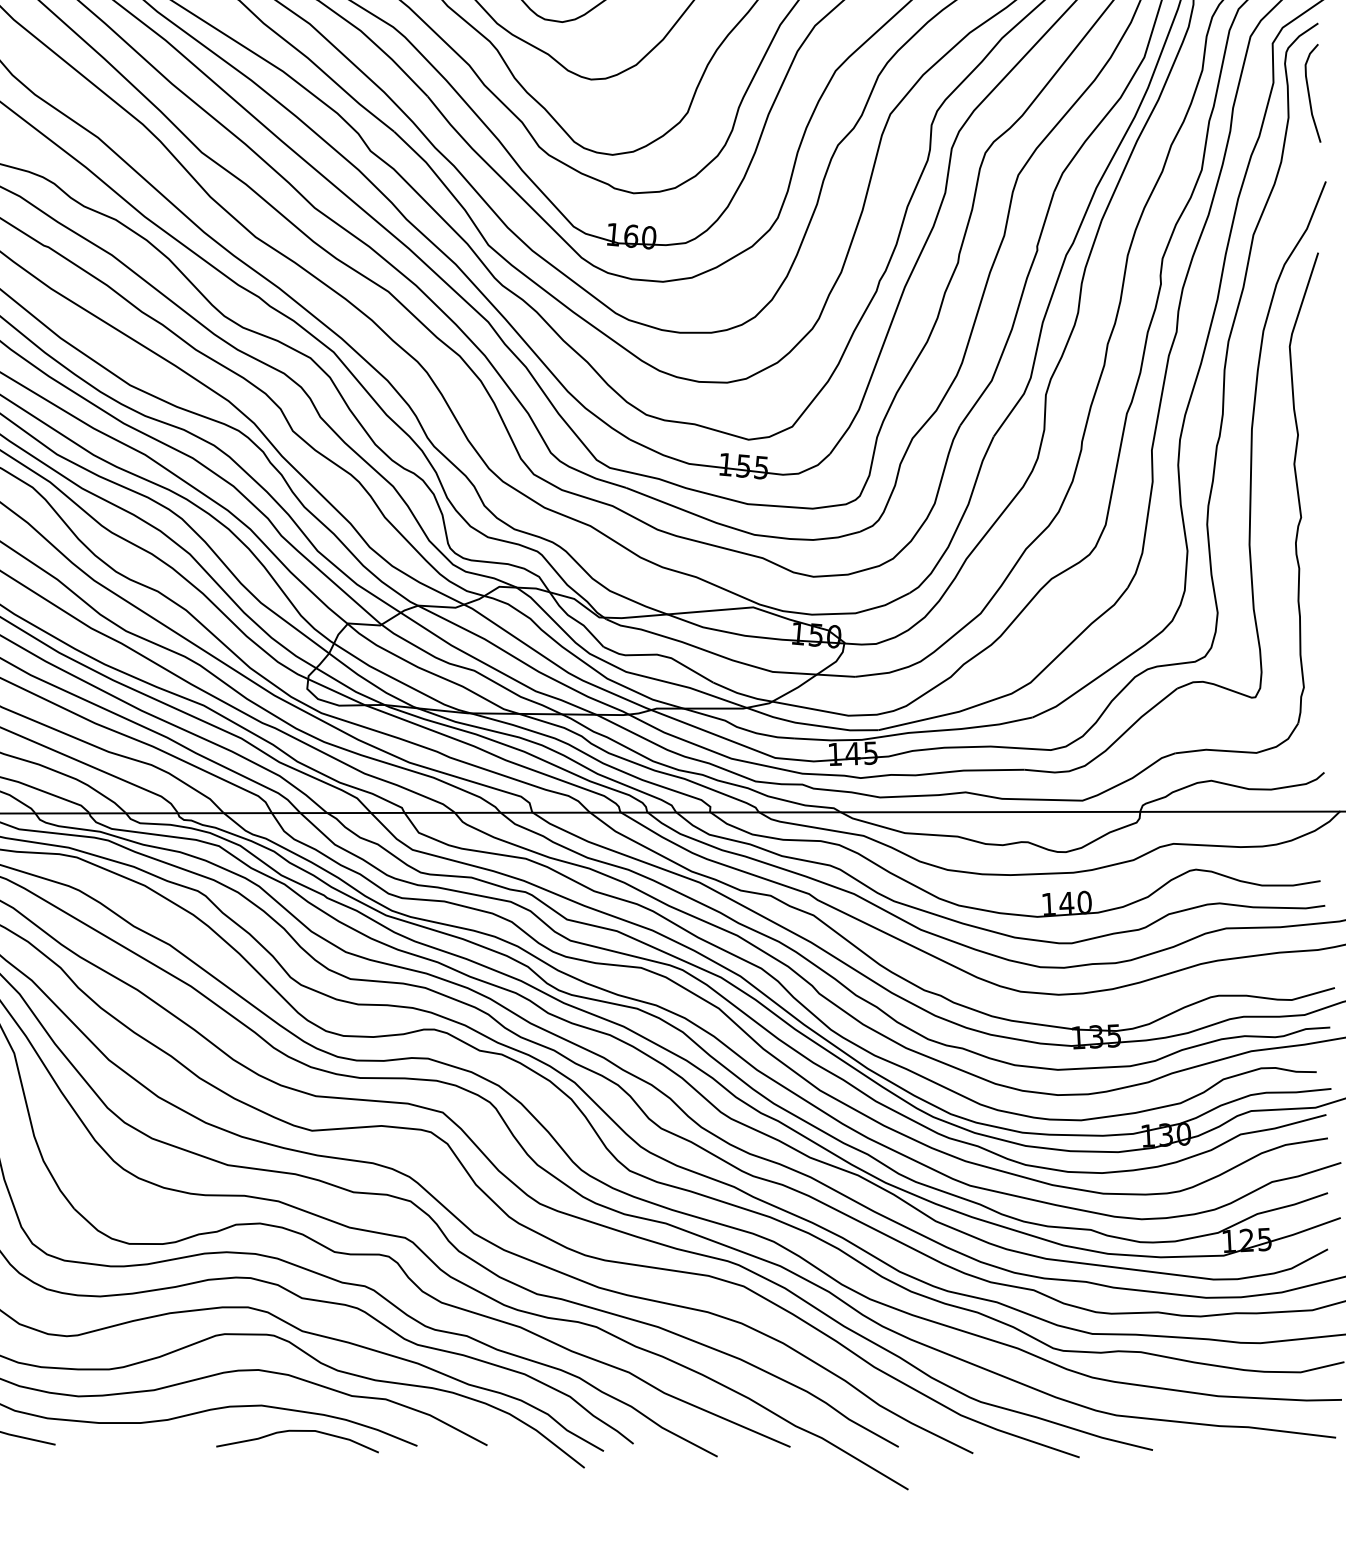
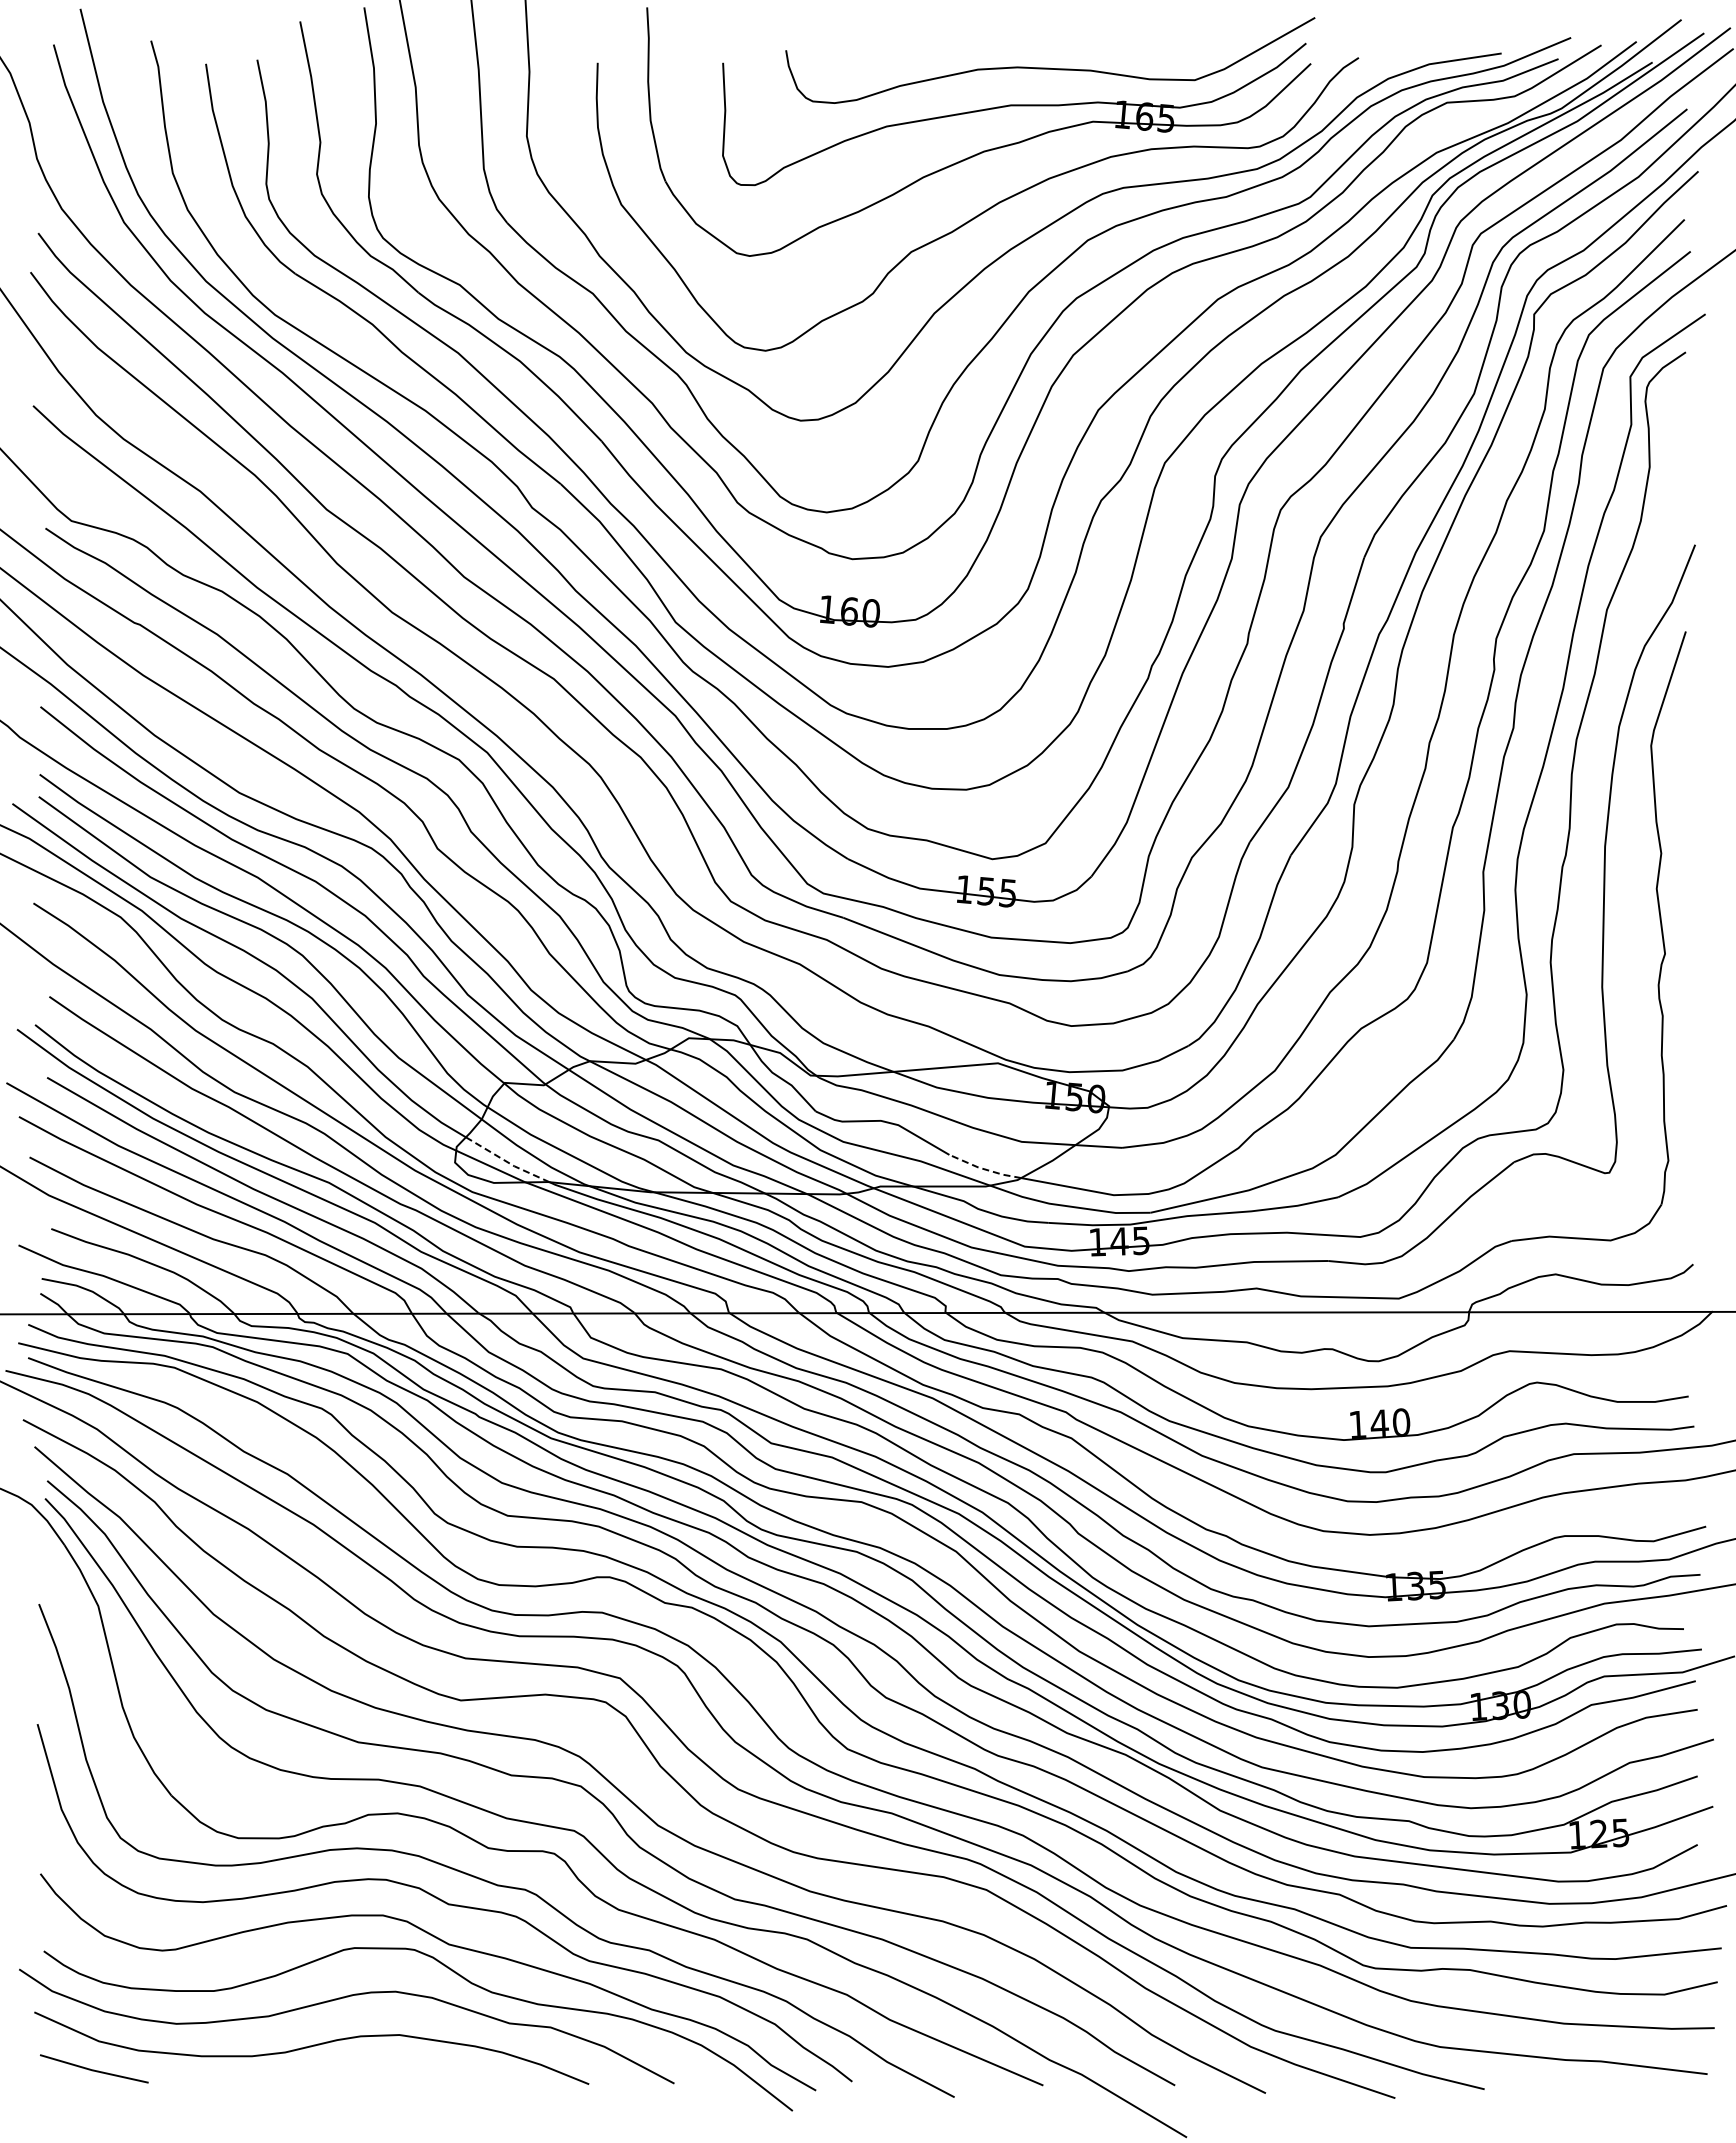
curve: (1309, 93) -> (1675, 437), removed
line: (349, 688) -> (506, 1161), solid -> dashed
line: (742, 694) -> (984, 1169), solid -> dashed
curve: (297, 1431) -> (443, 2066), removed

